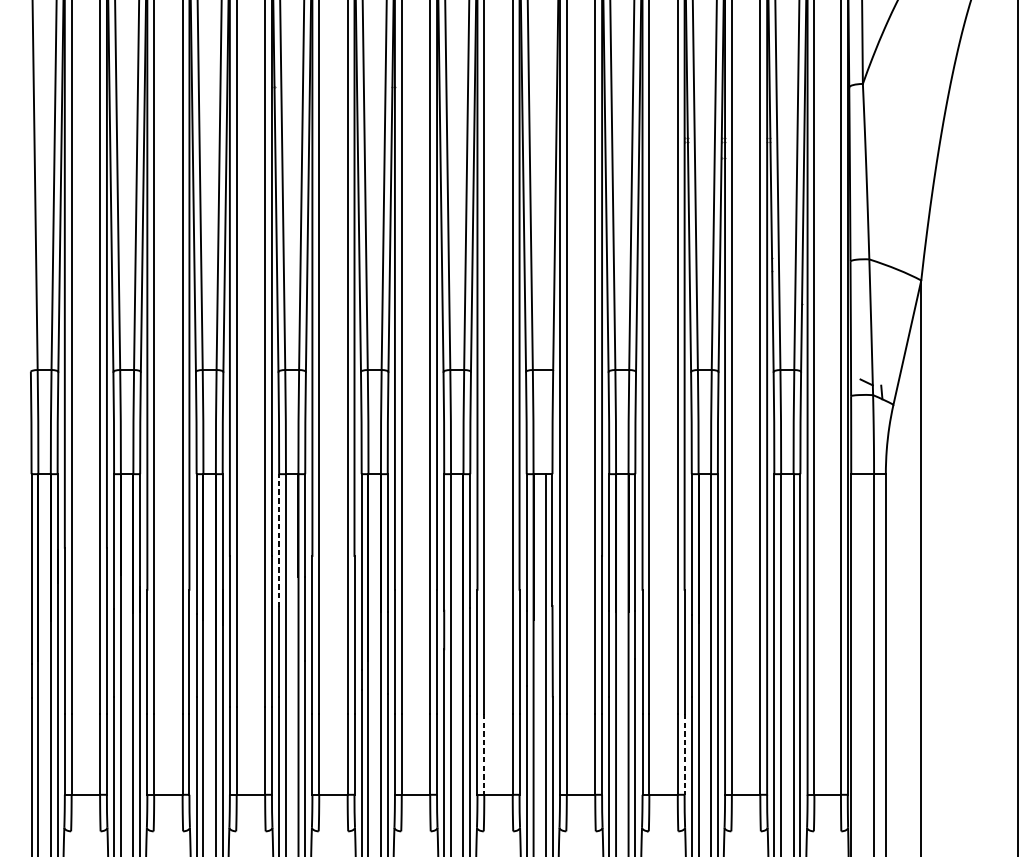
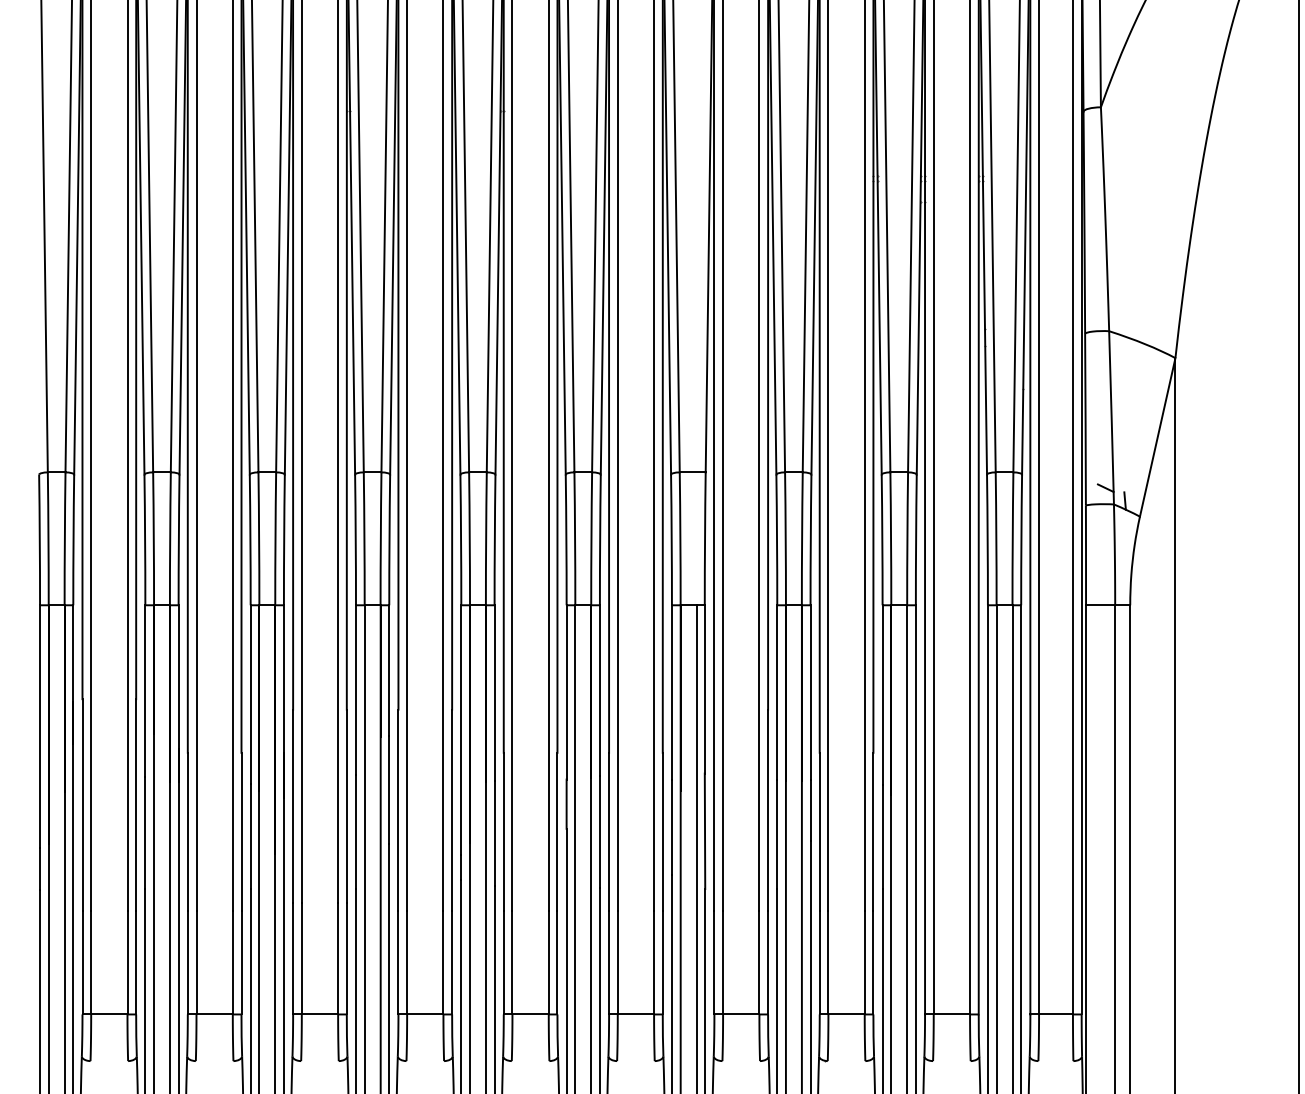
line: (278, 540) -> (355, 690), dashed -> solid
line: (484, 754) -> (617, 962), dashed -> solid
line: (684, 754) -> (873, 962), dashed -> solid

